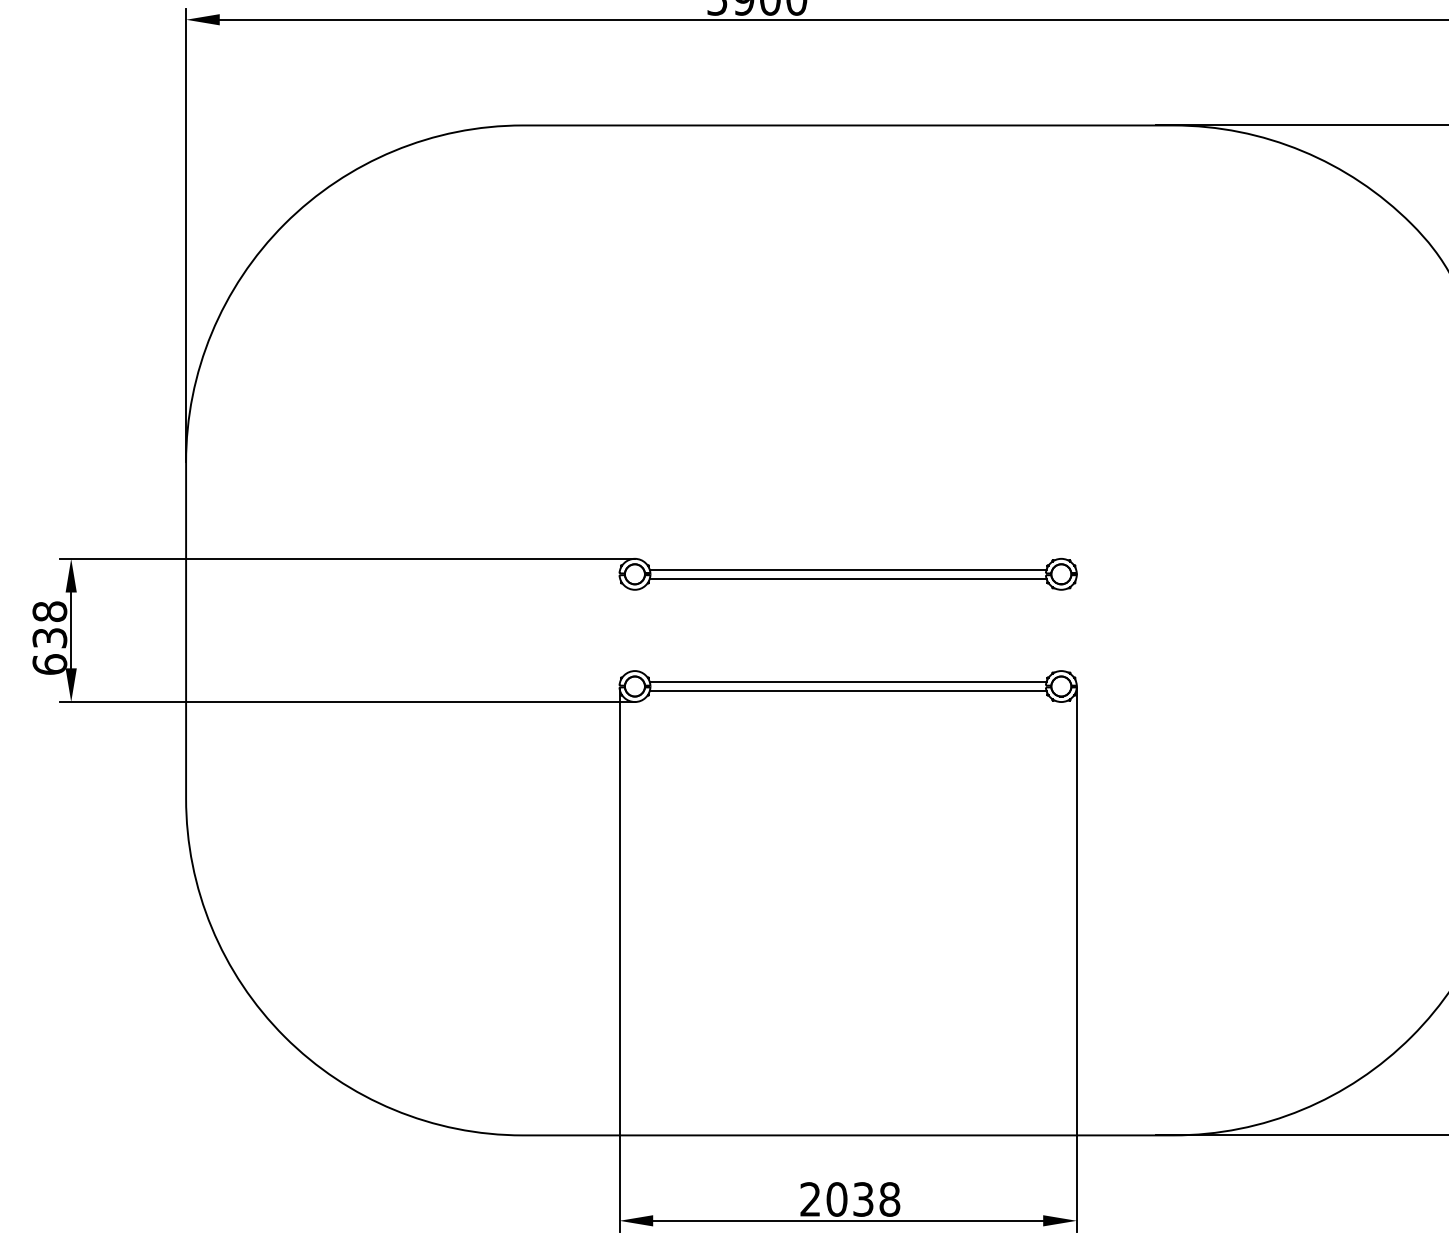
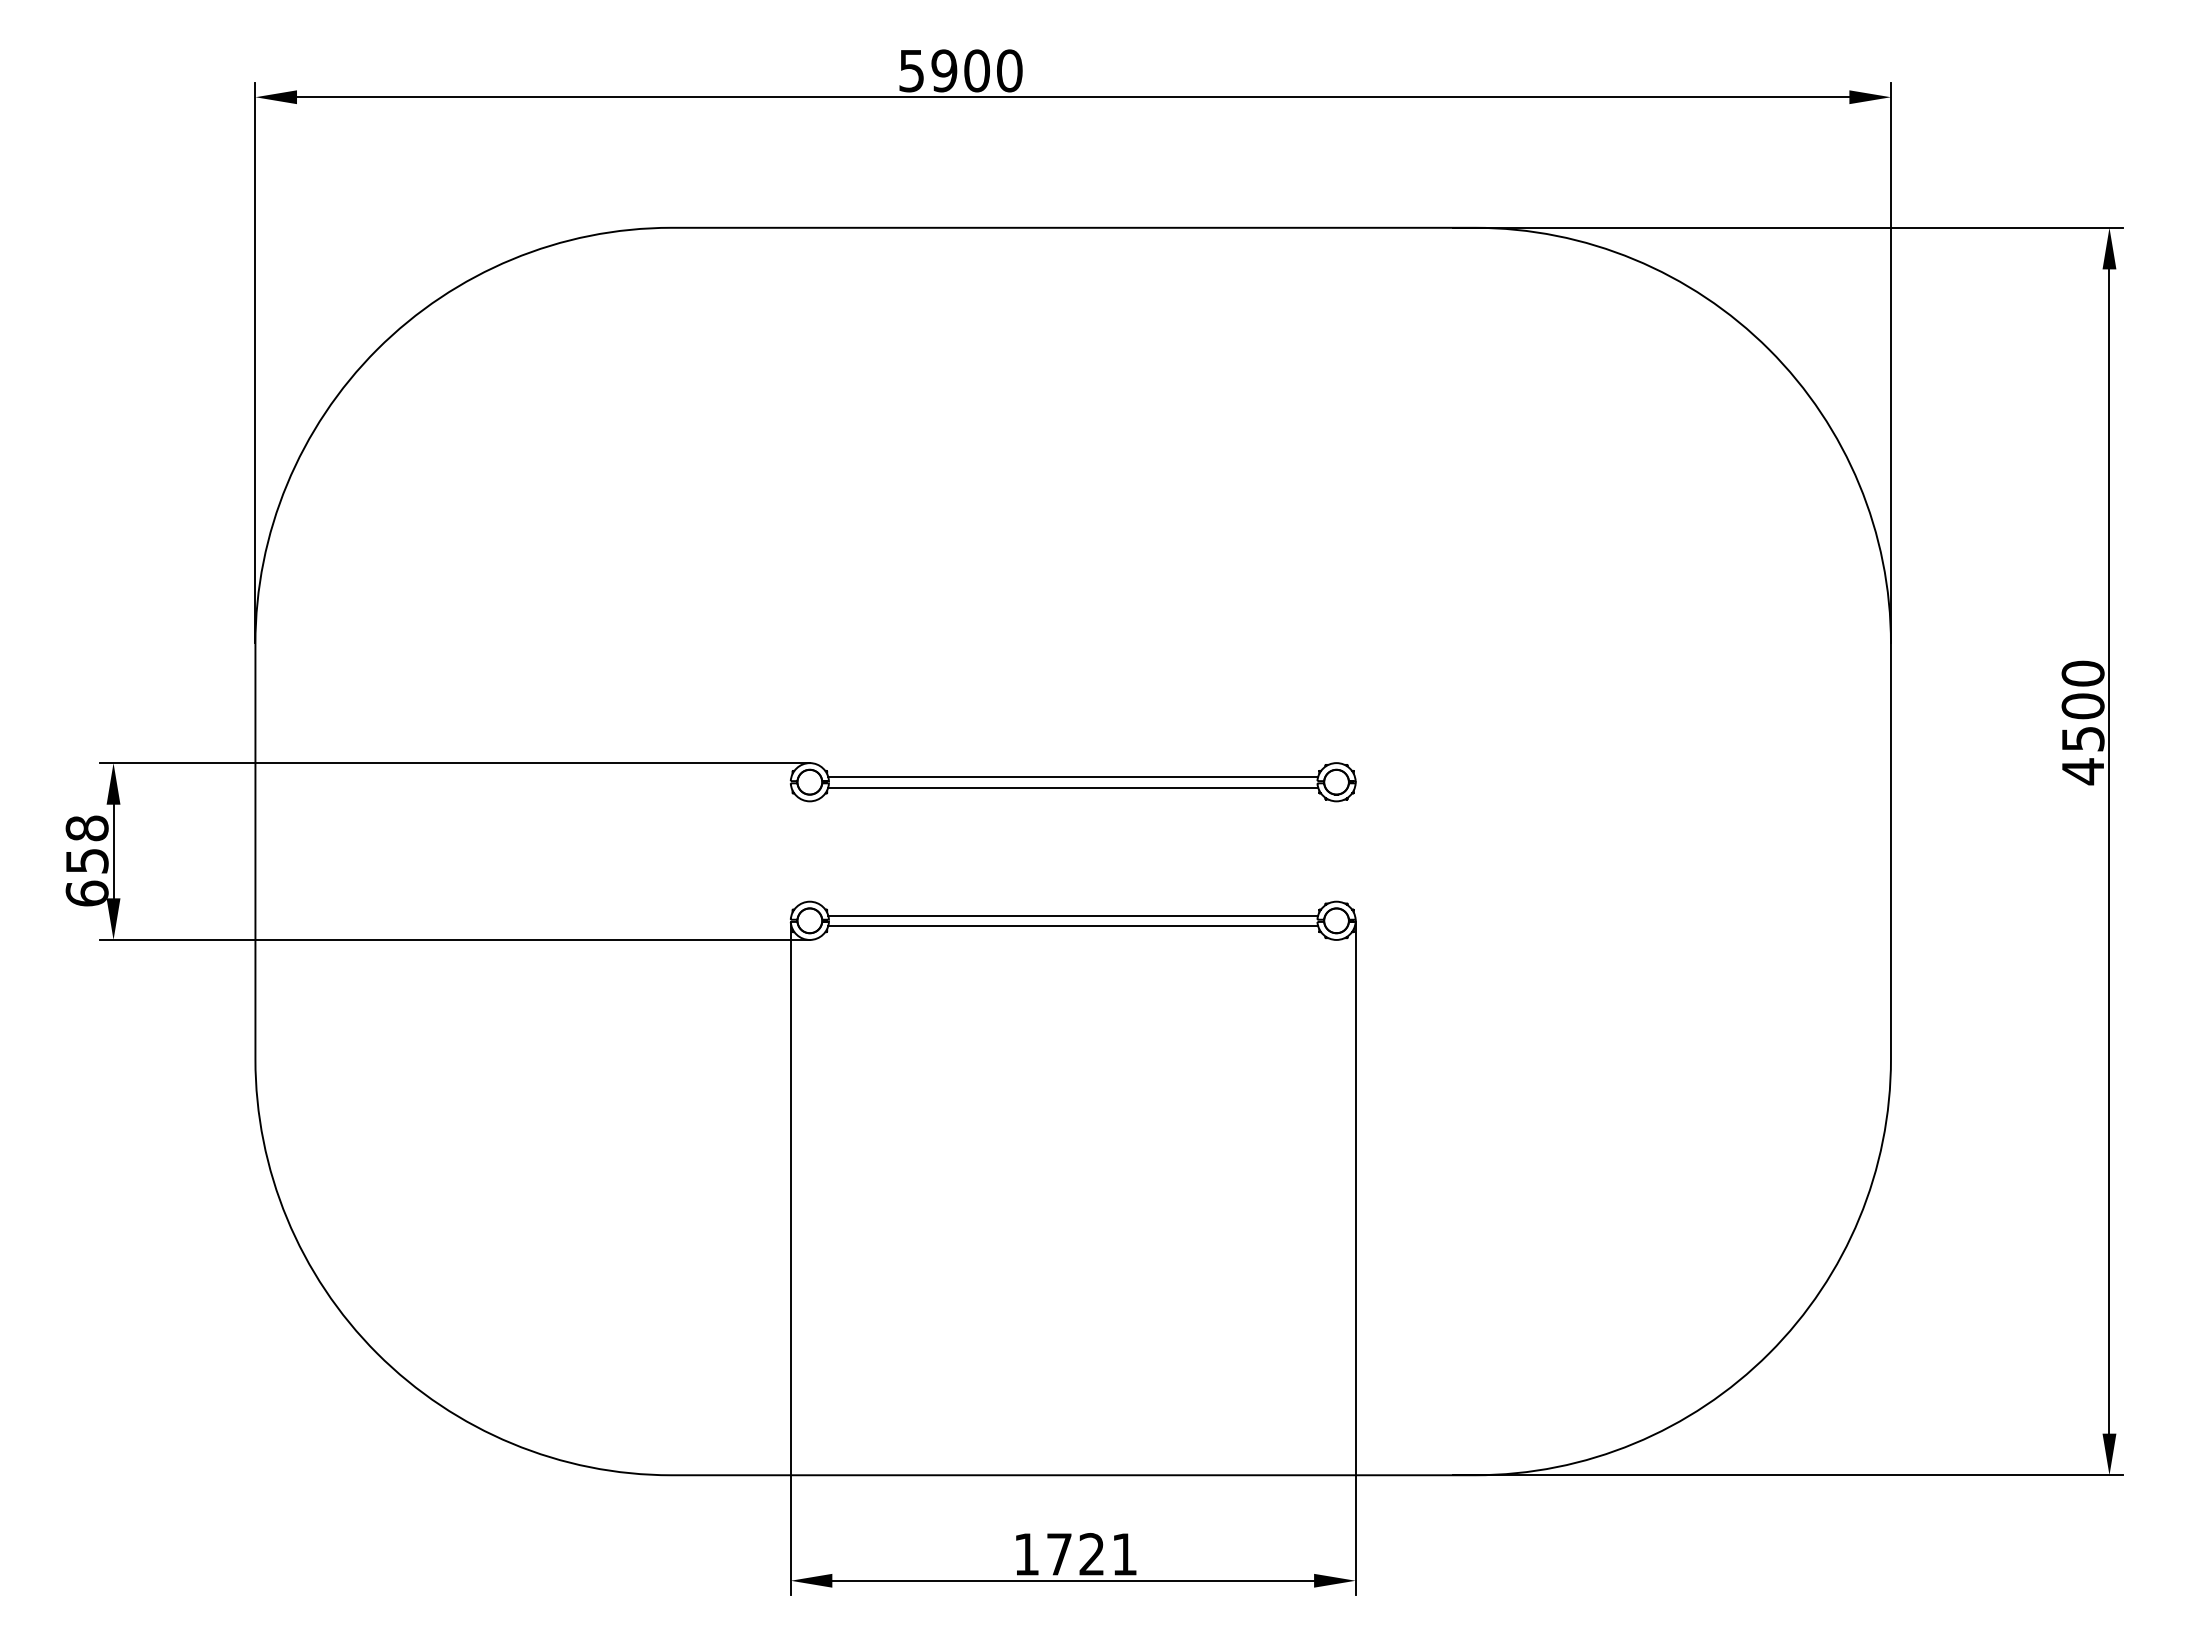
text: (49, 637) -> (86, 860), 638 -> 658
text: (850, 1198) -> (1075, 1553), 2038 -> 1721

